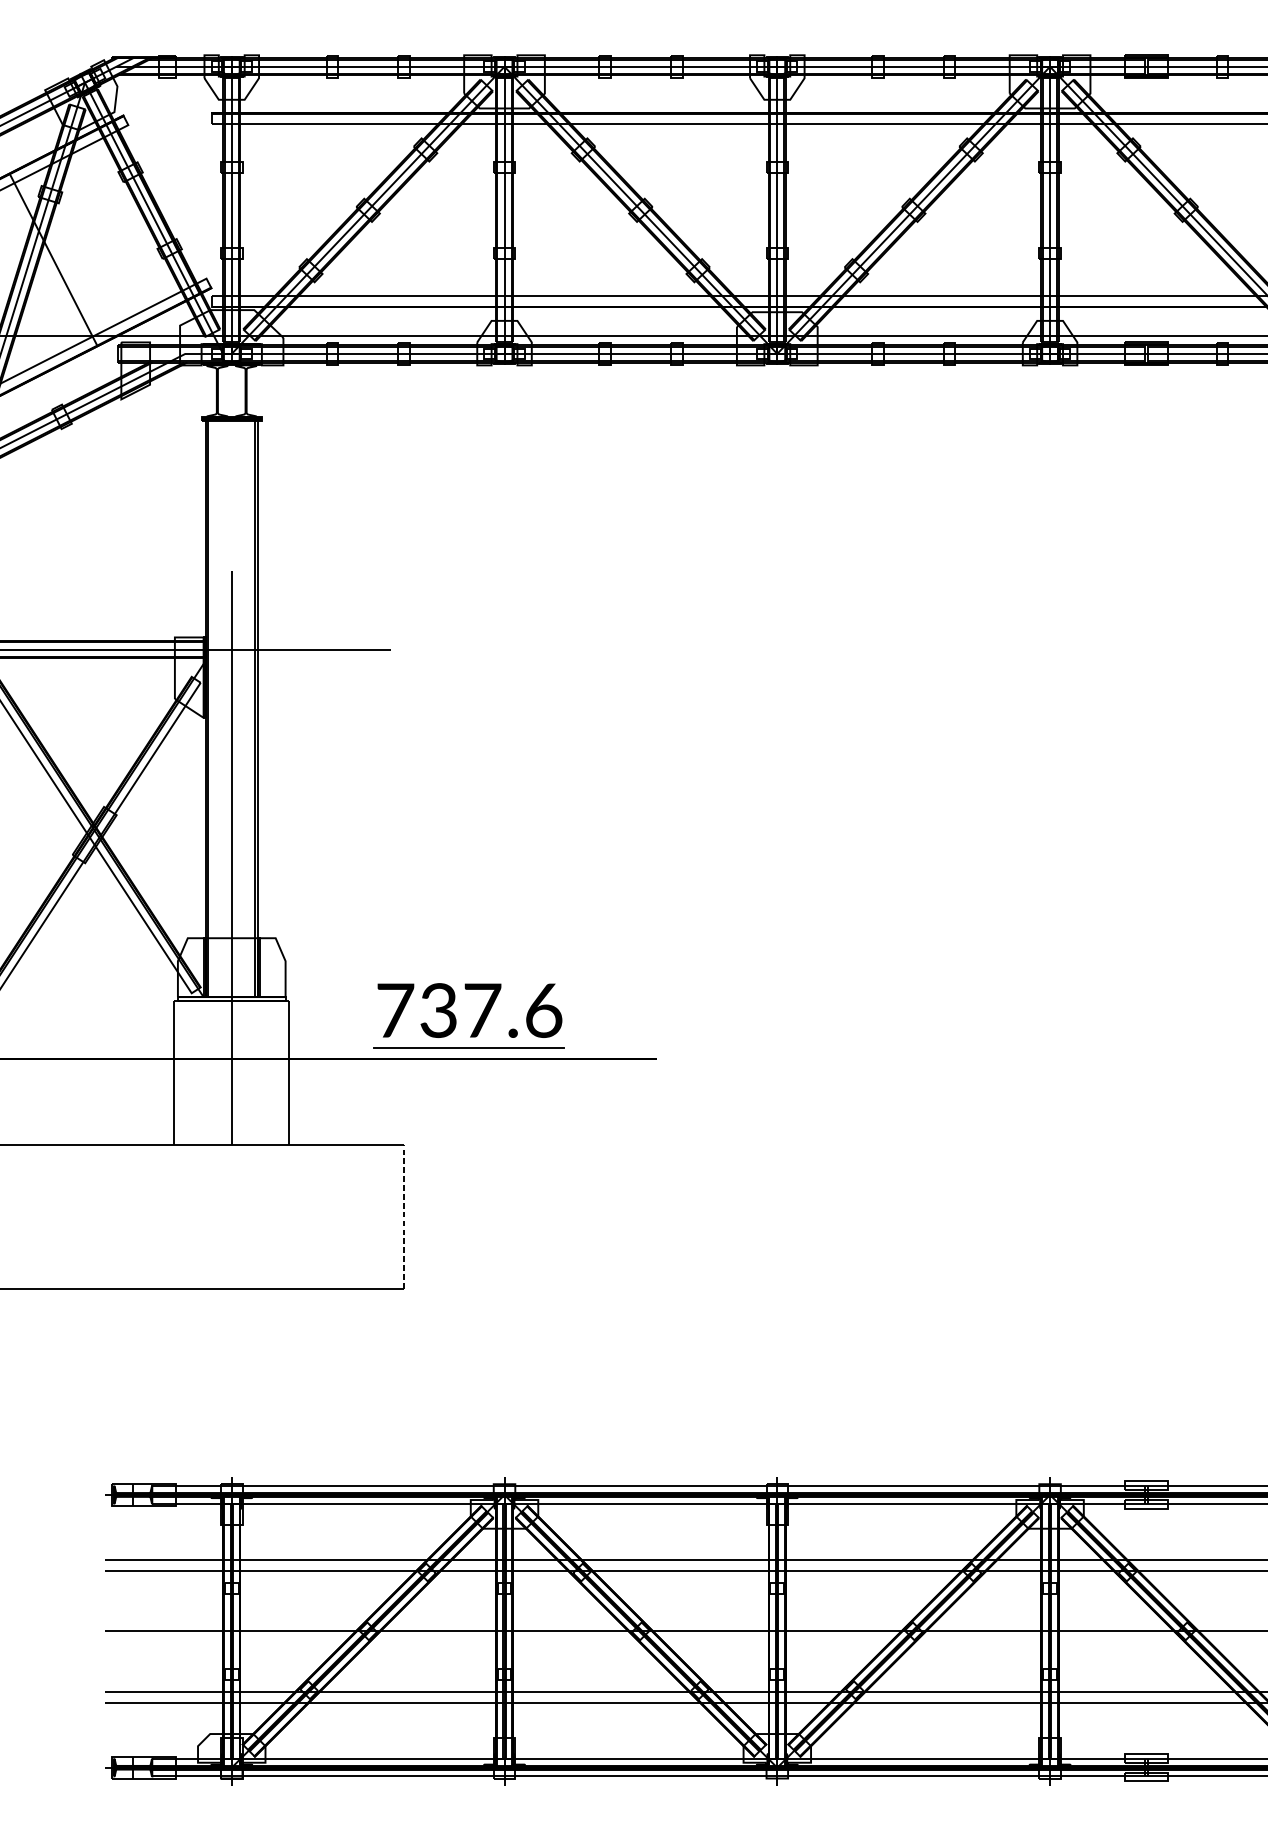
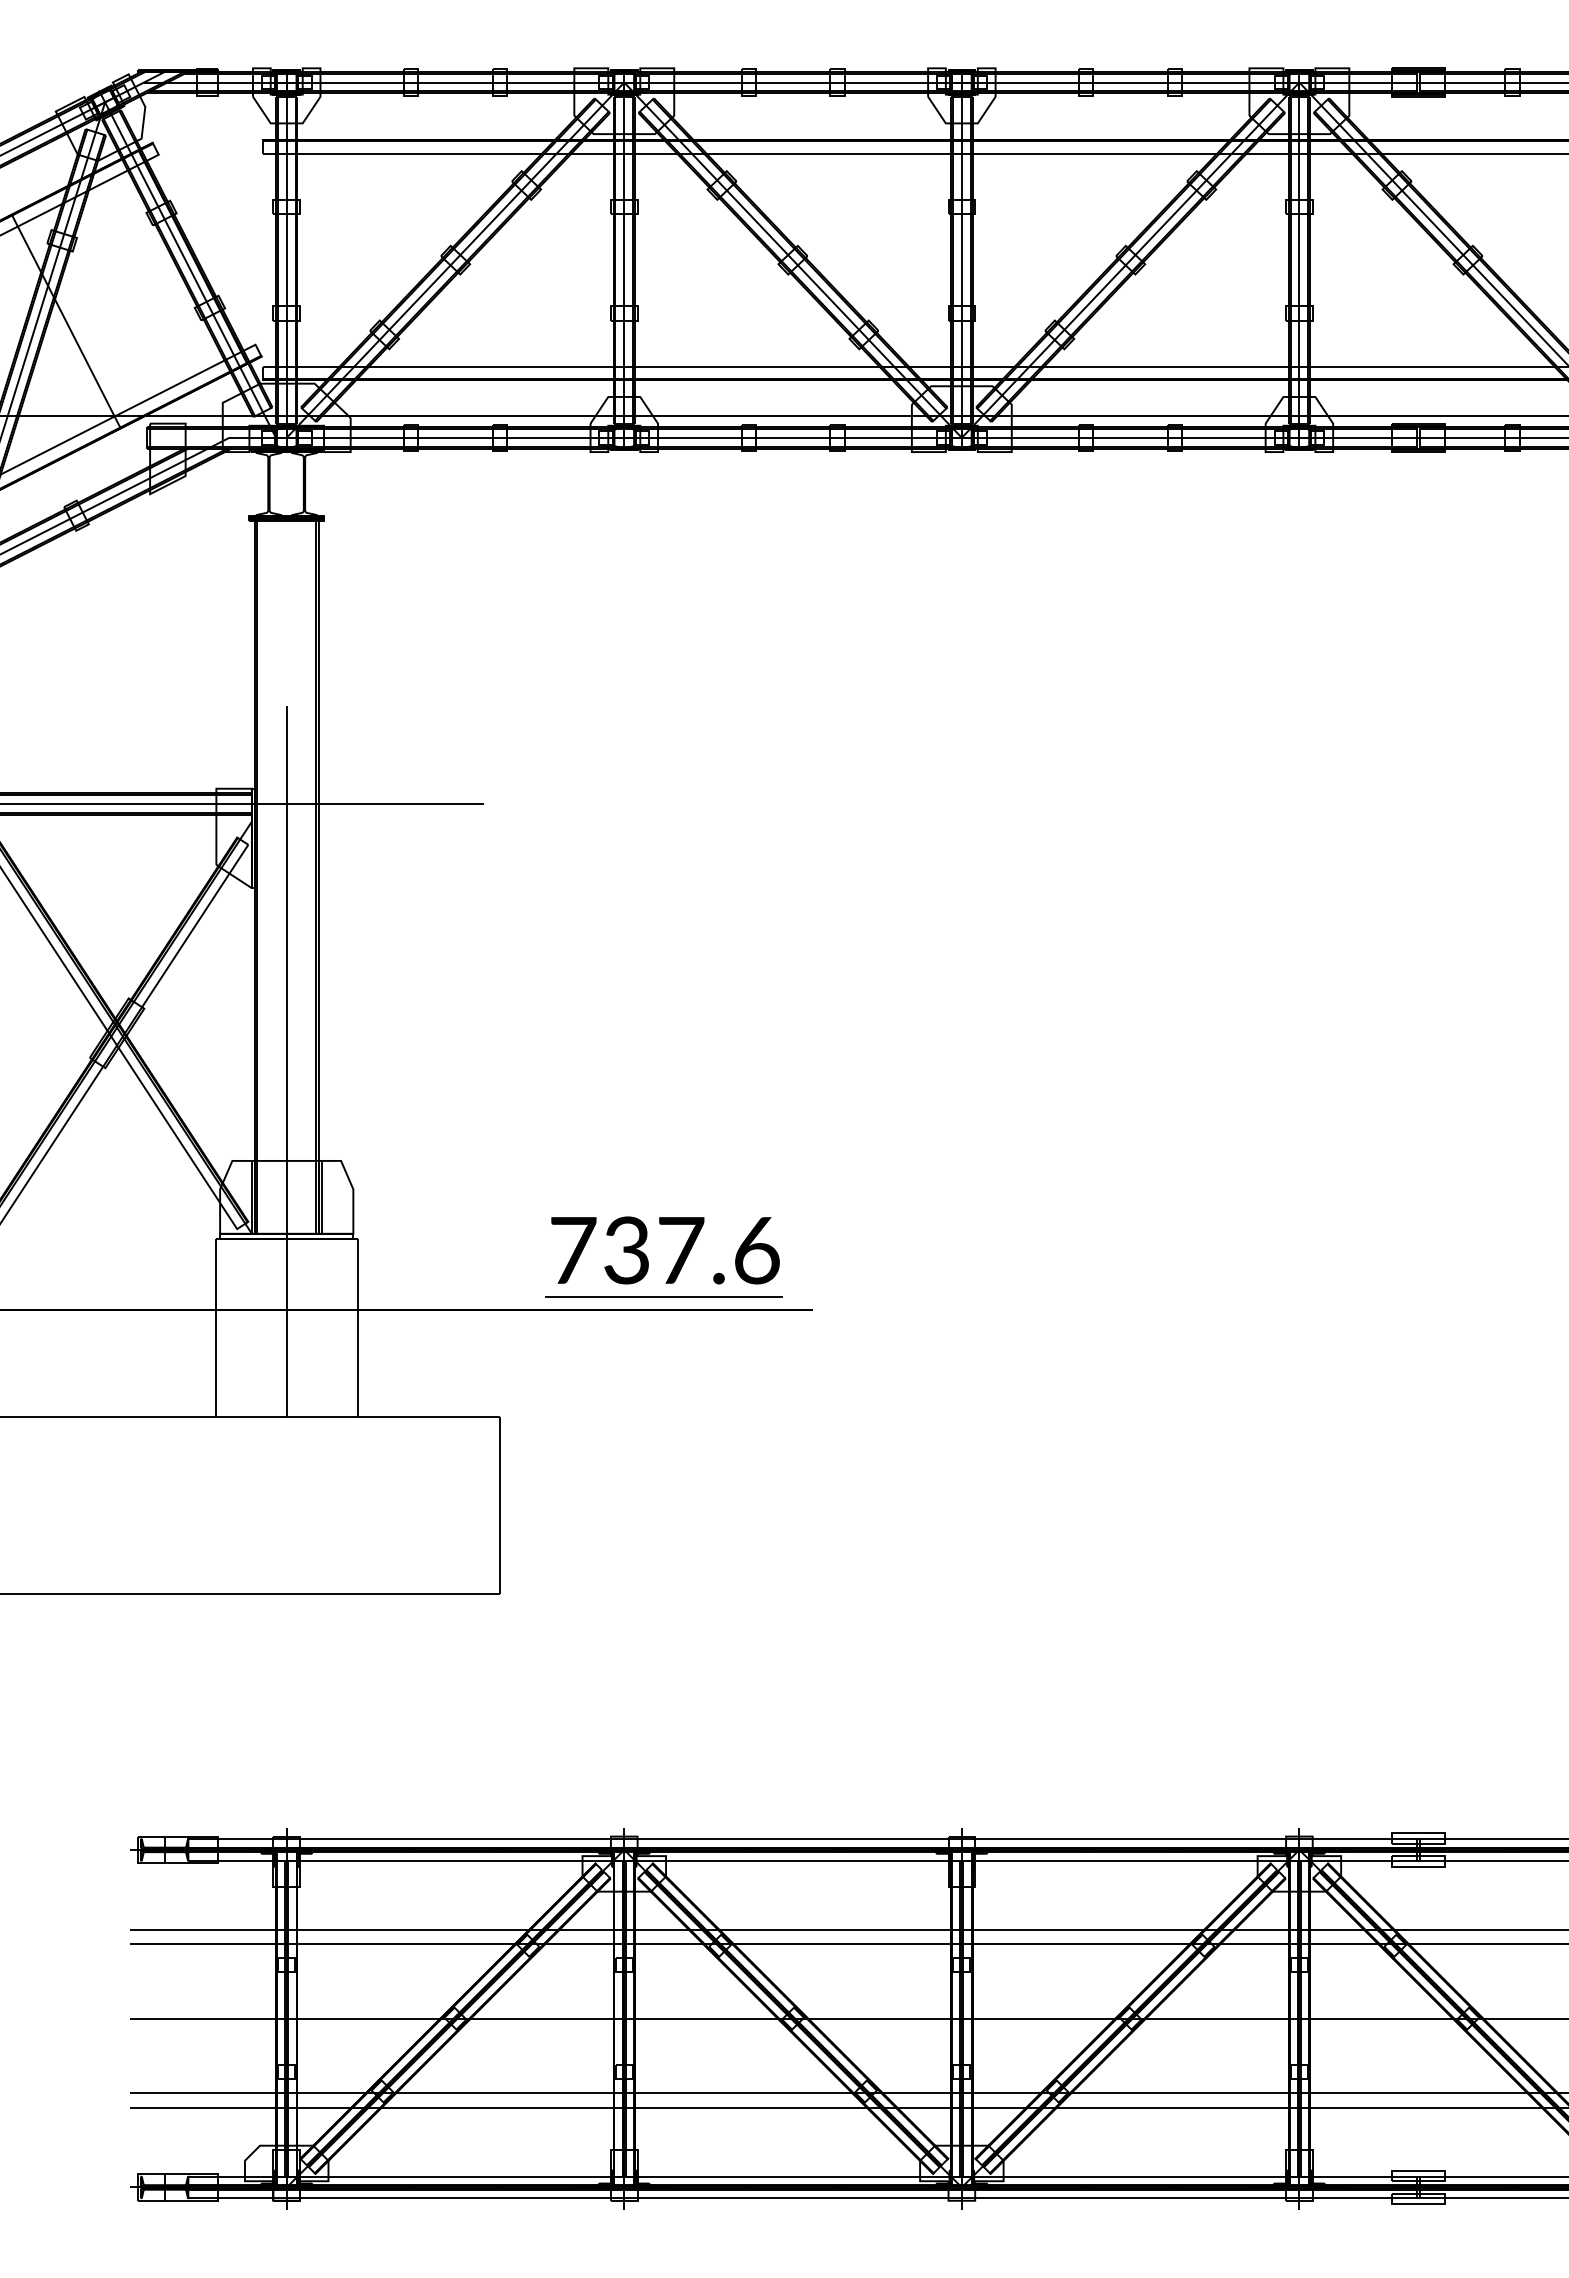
part: (478, 1021) -> (675, 1263), moved
line: (403, 1216) -> (499, 1505), dashed -> solid

